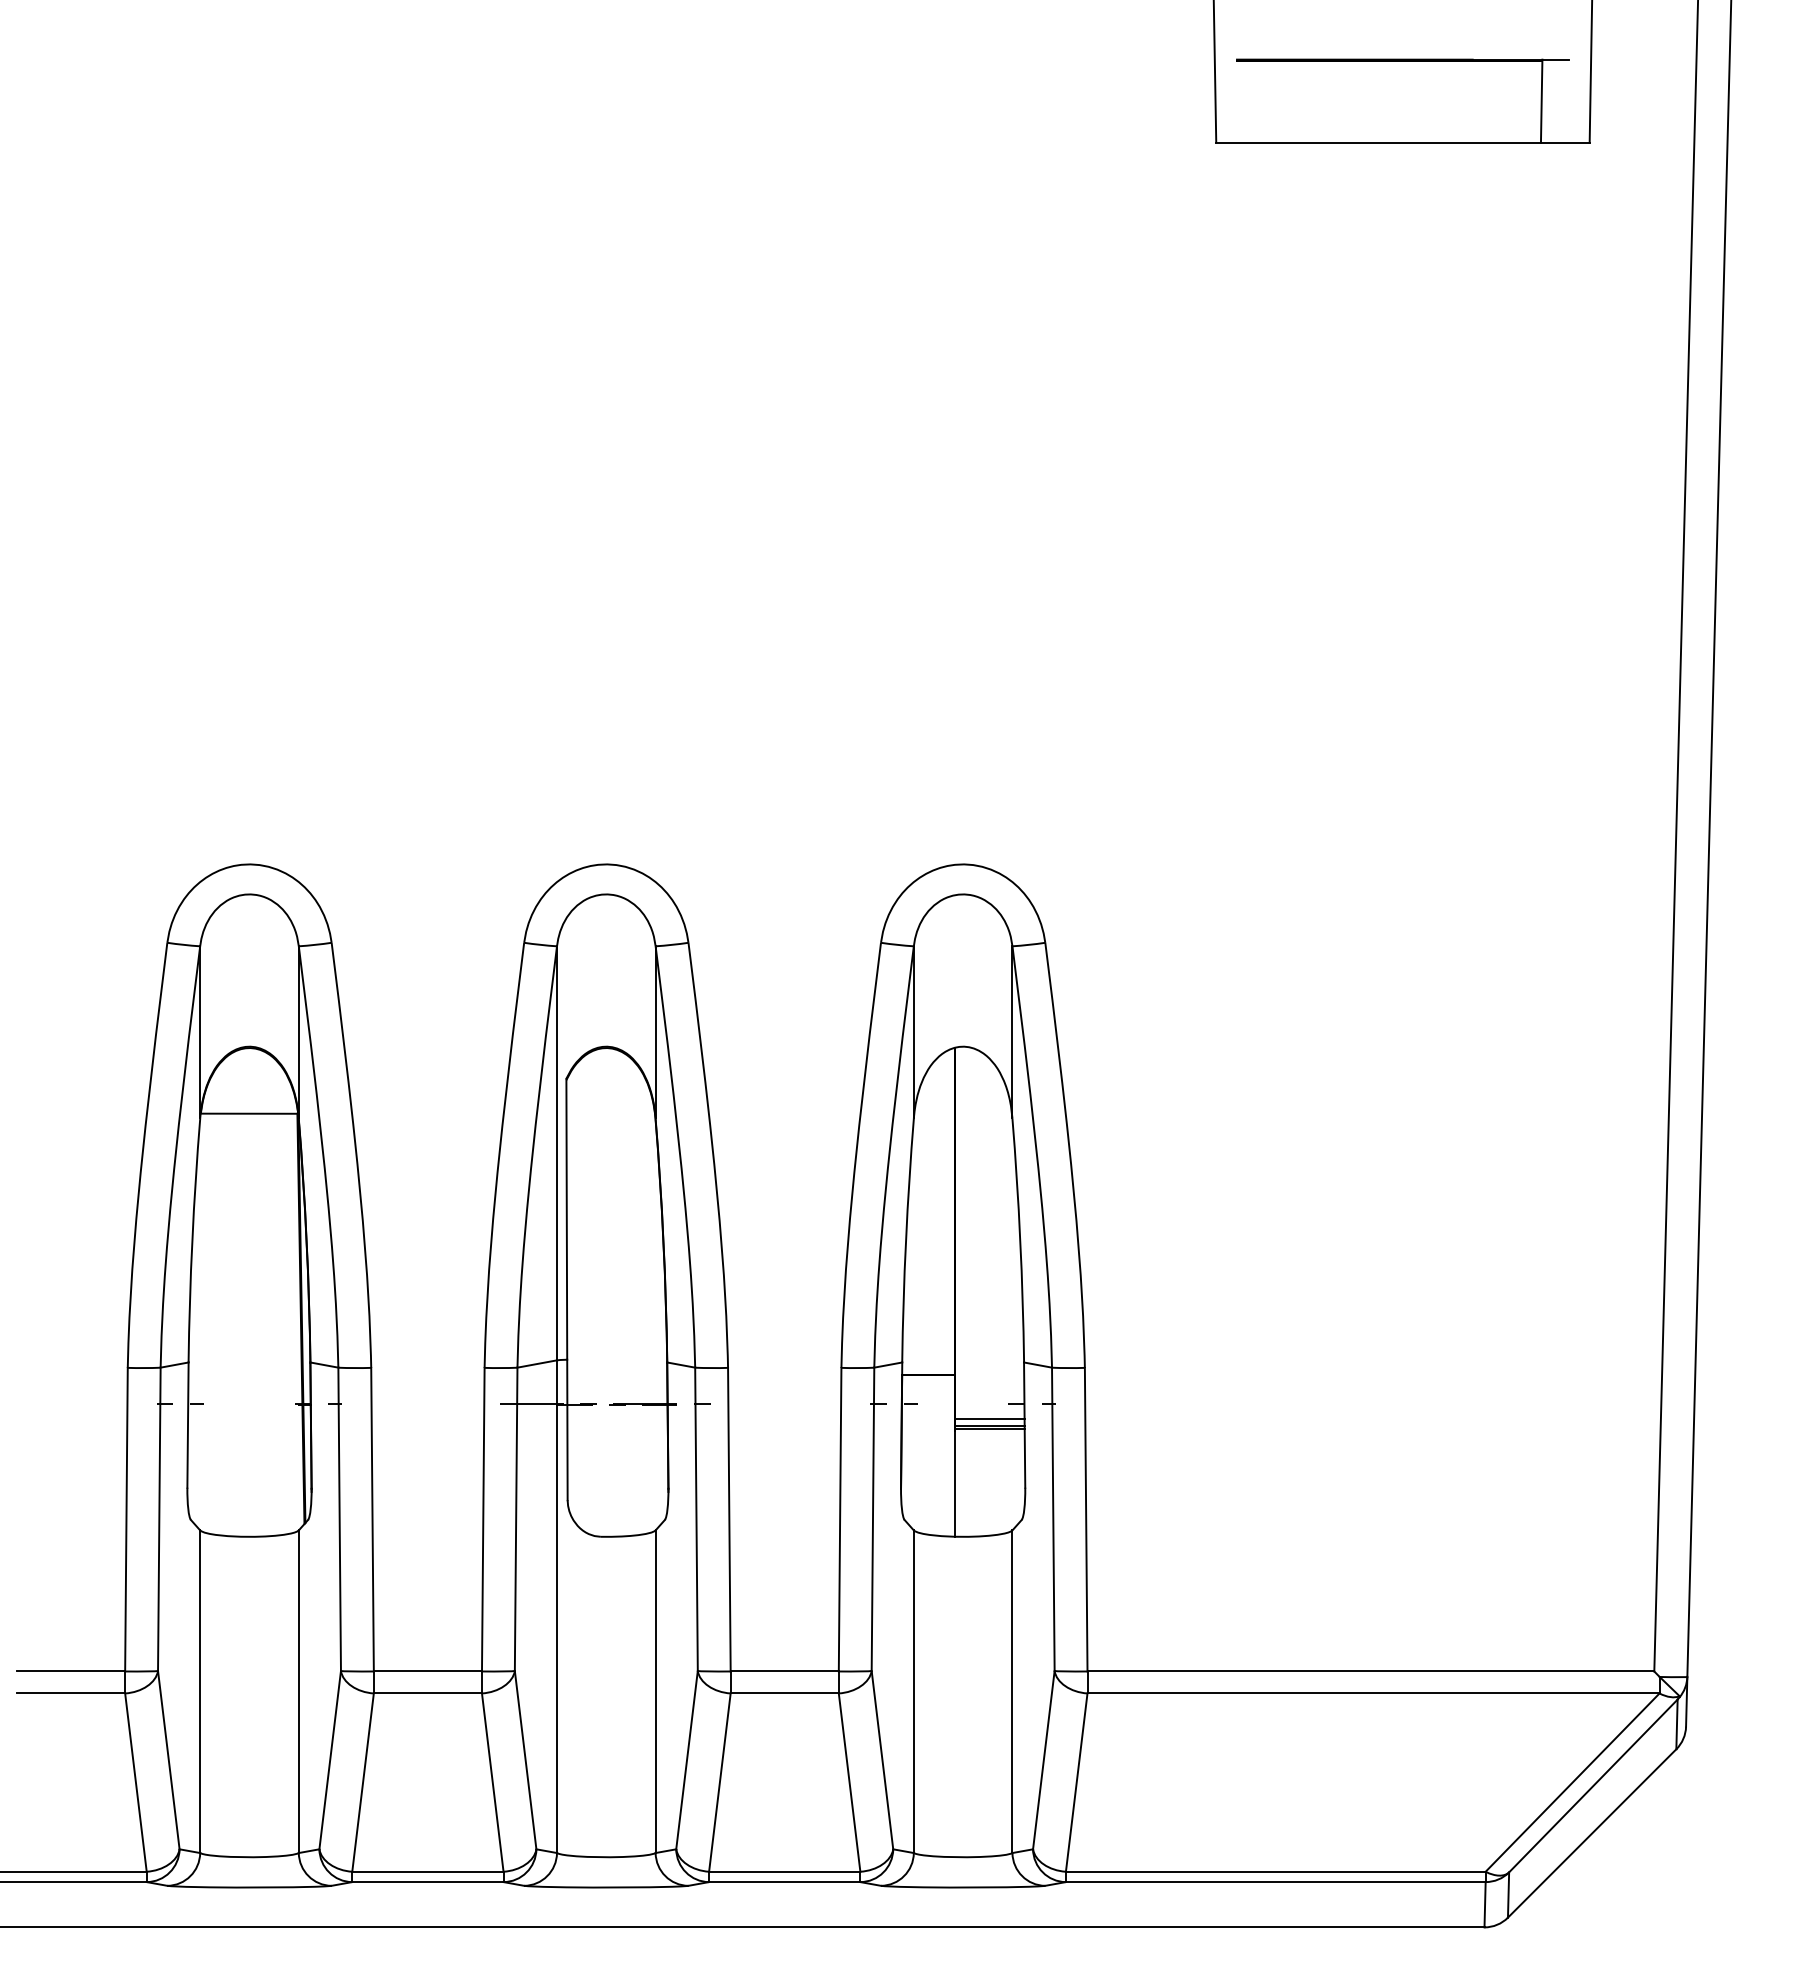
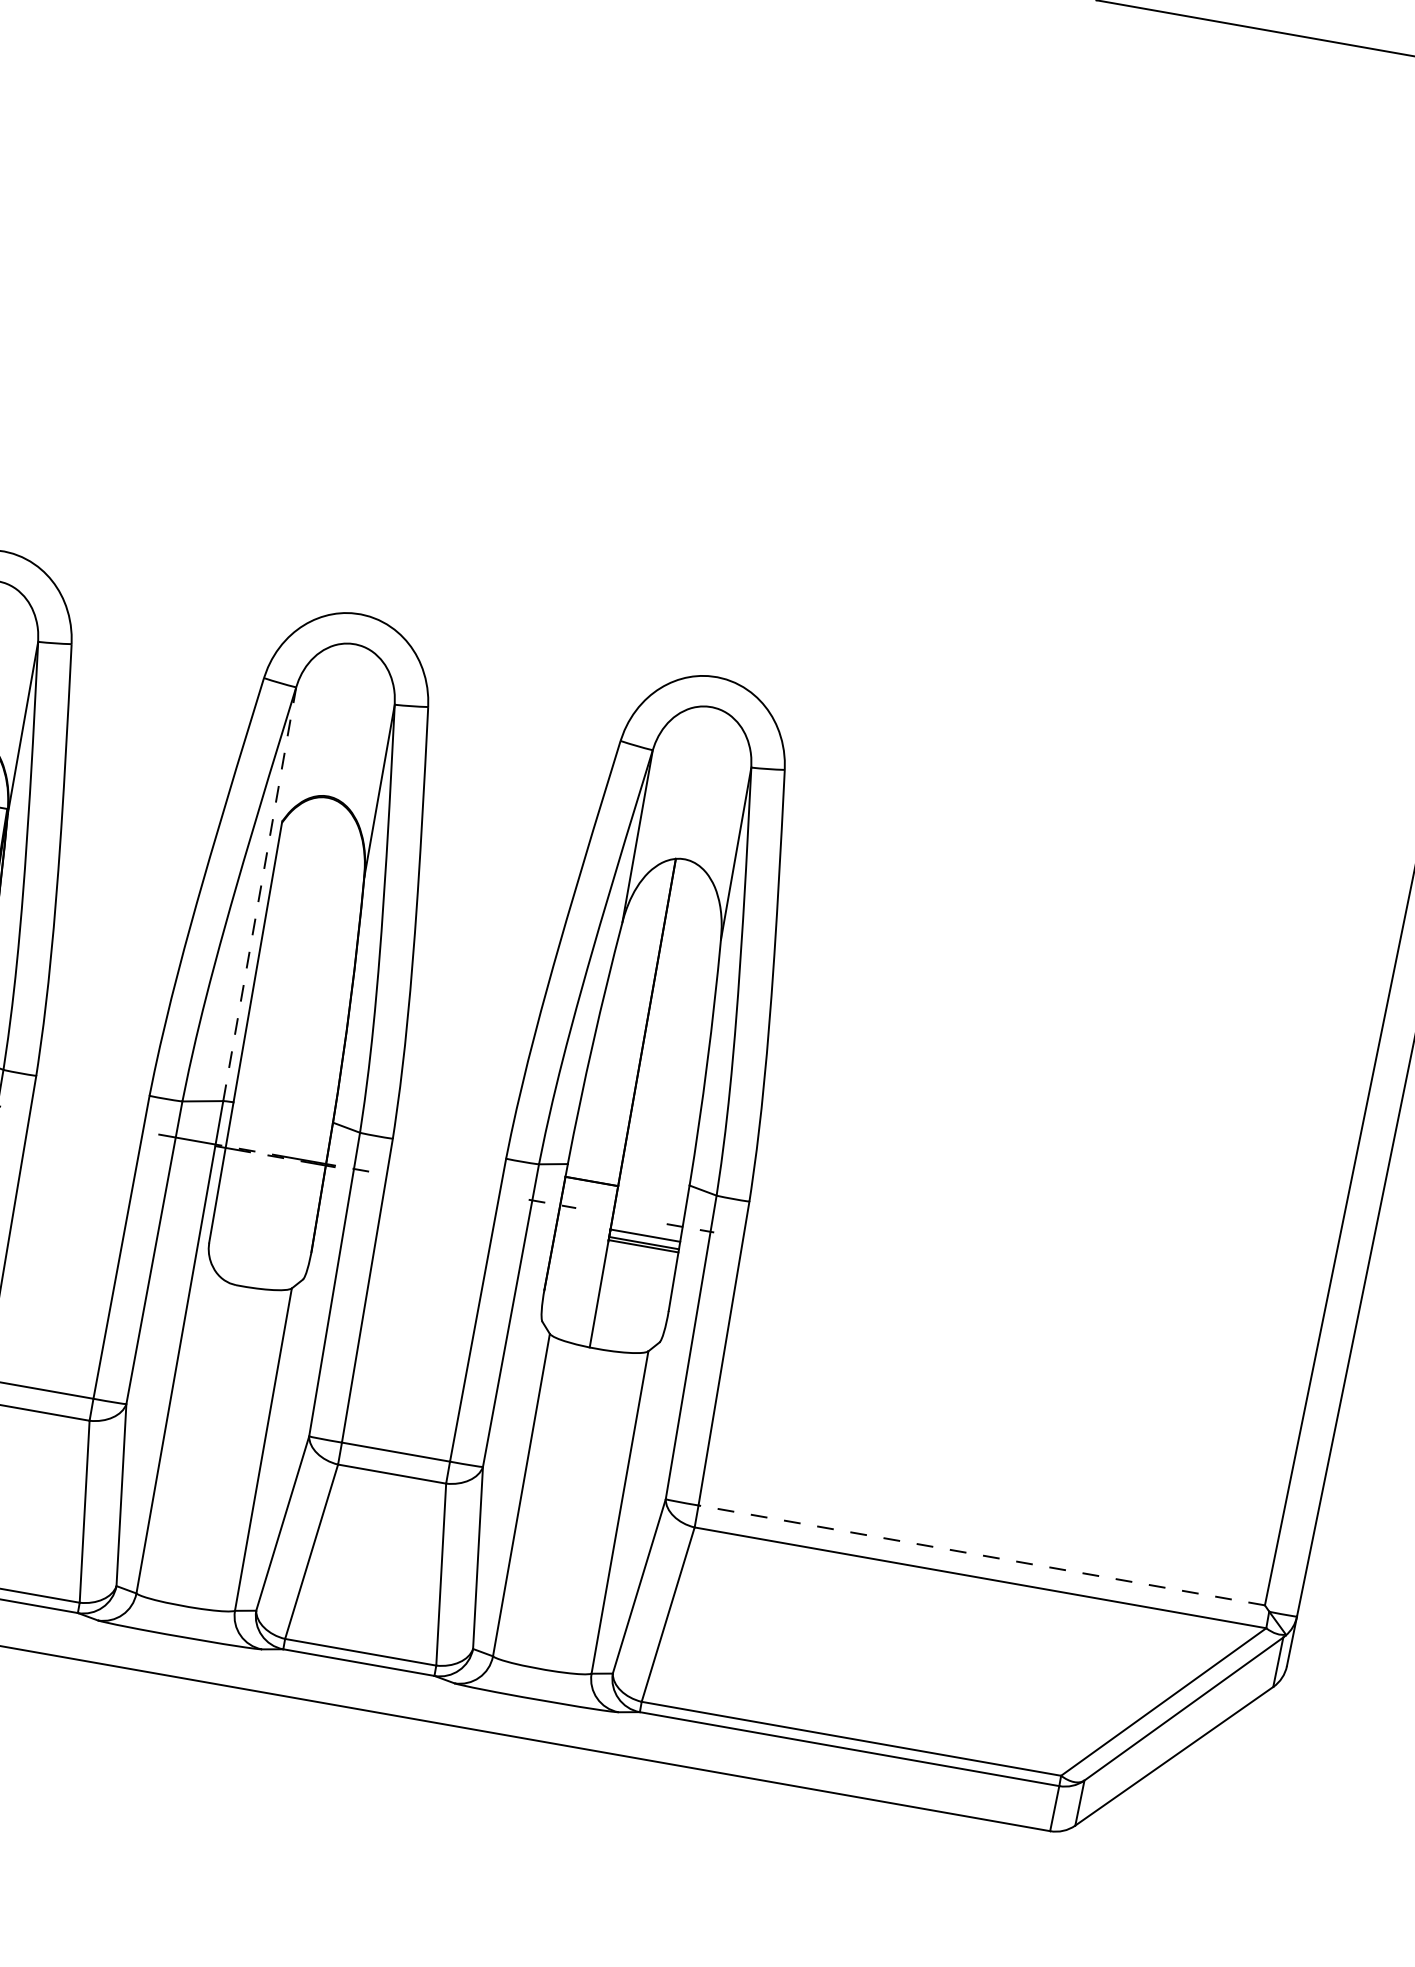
line: (557, 1152) -> (260, 893), solid -> dashed
line: (1370, 1671) -> (981, 1555), solid -> dashed

